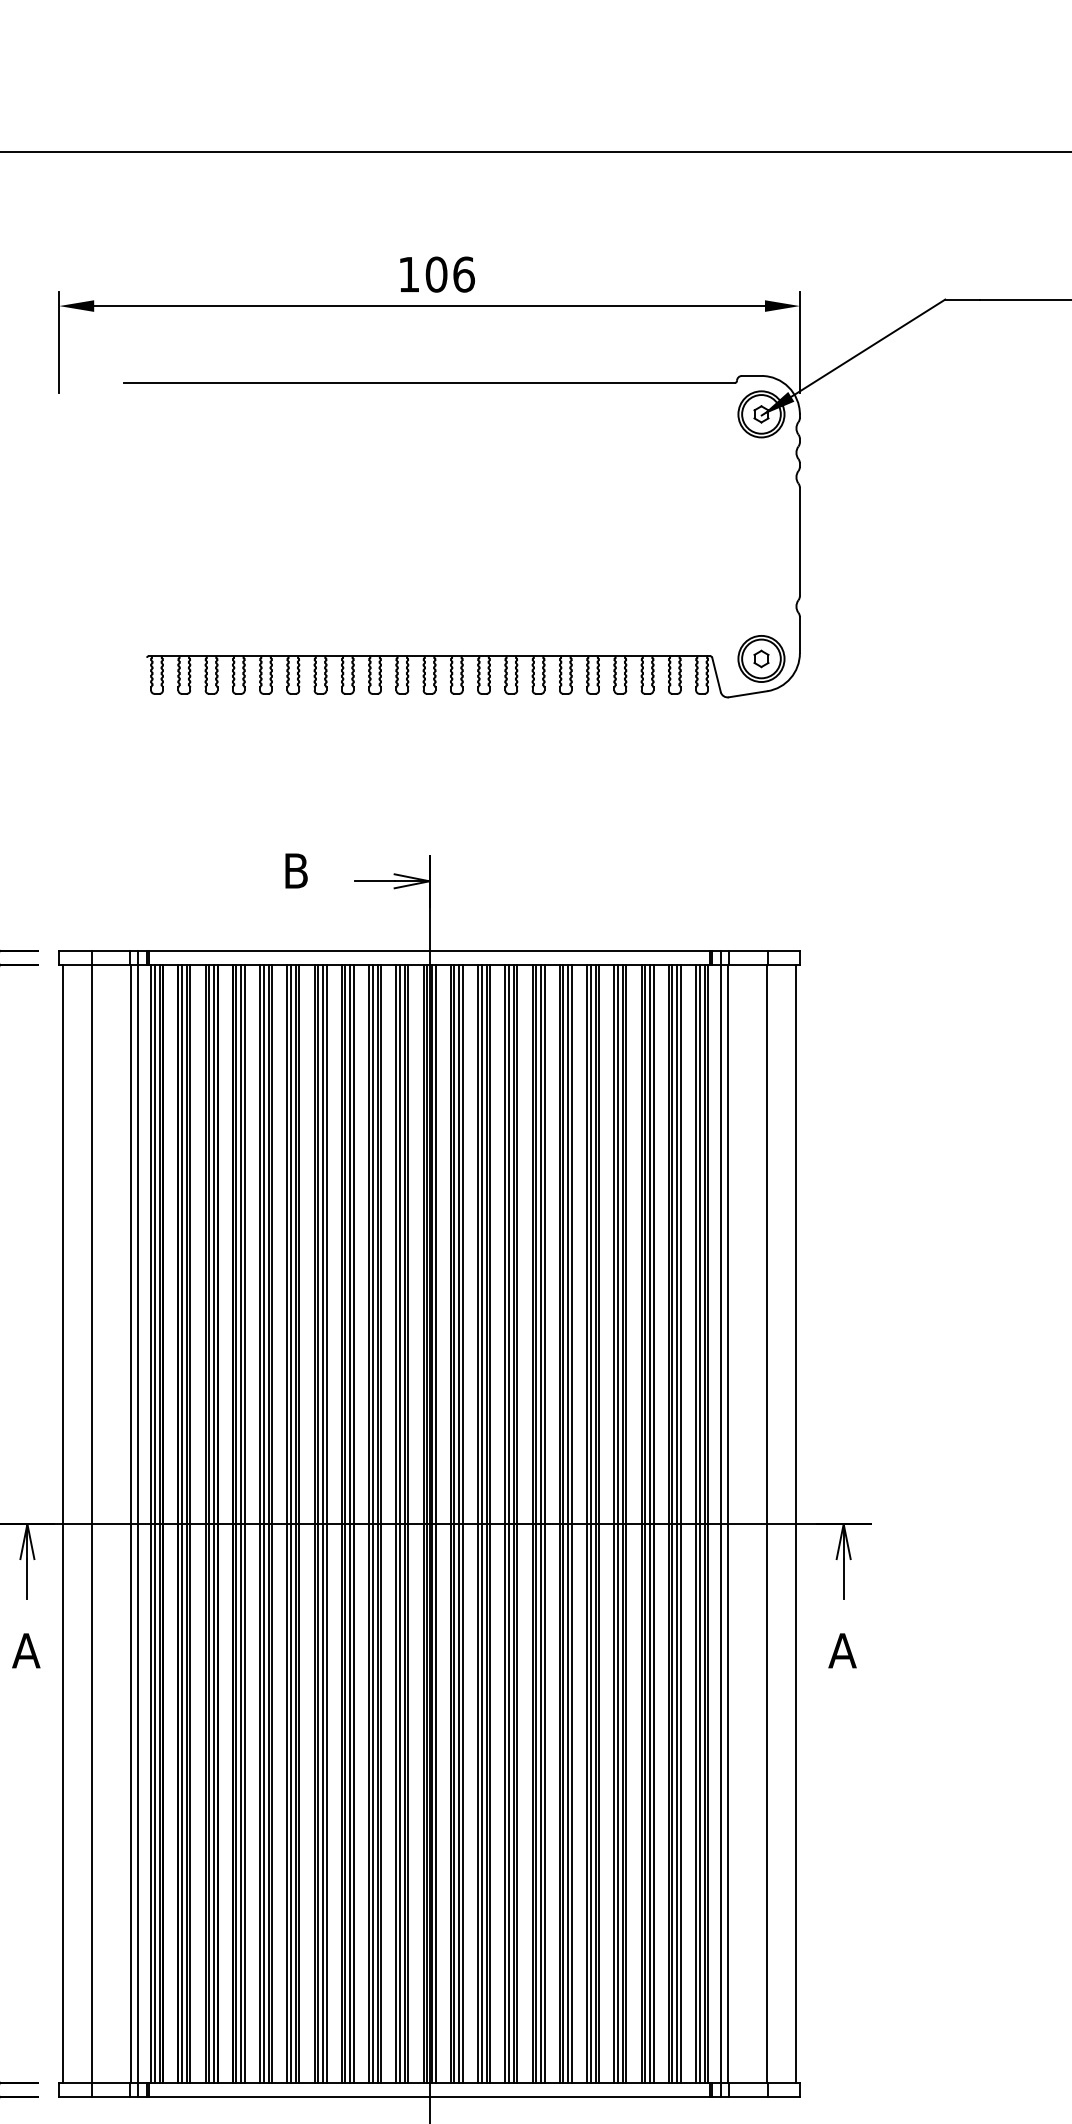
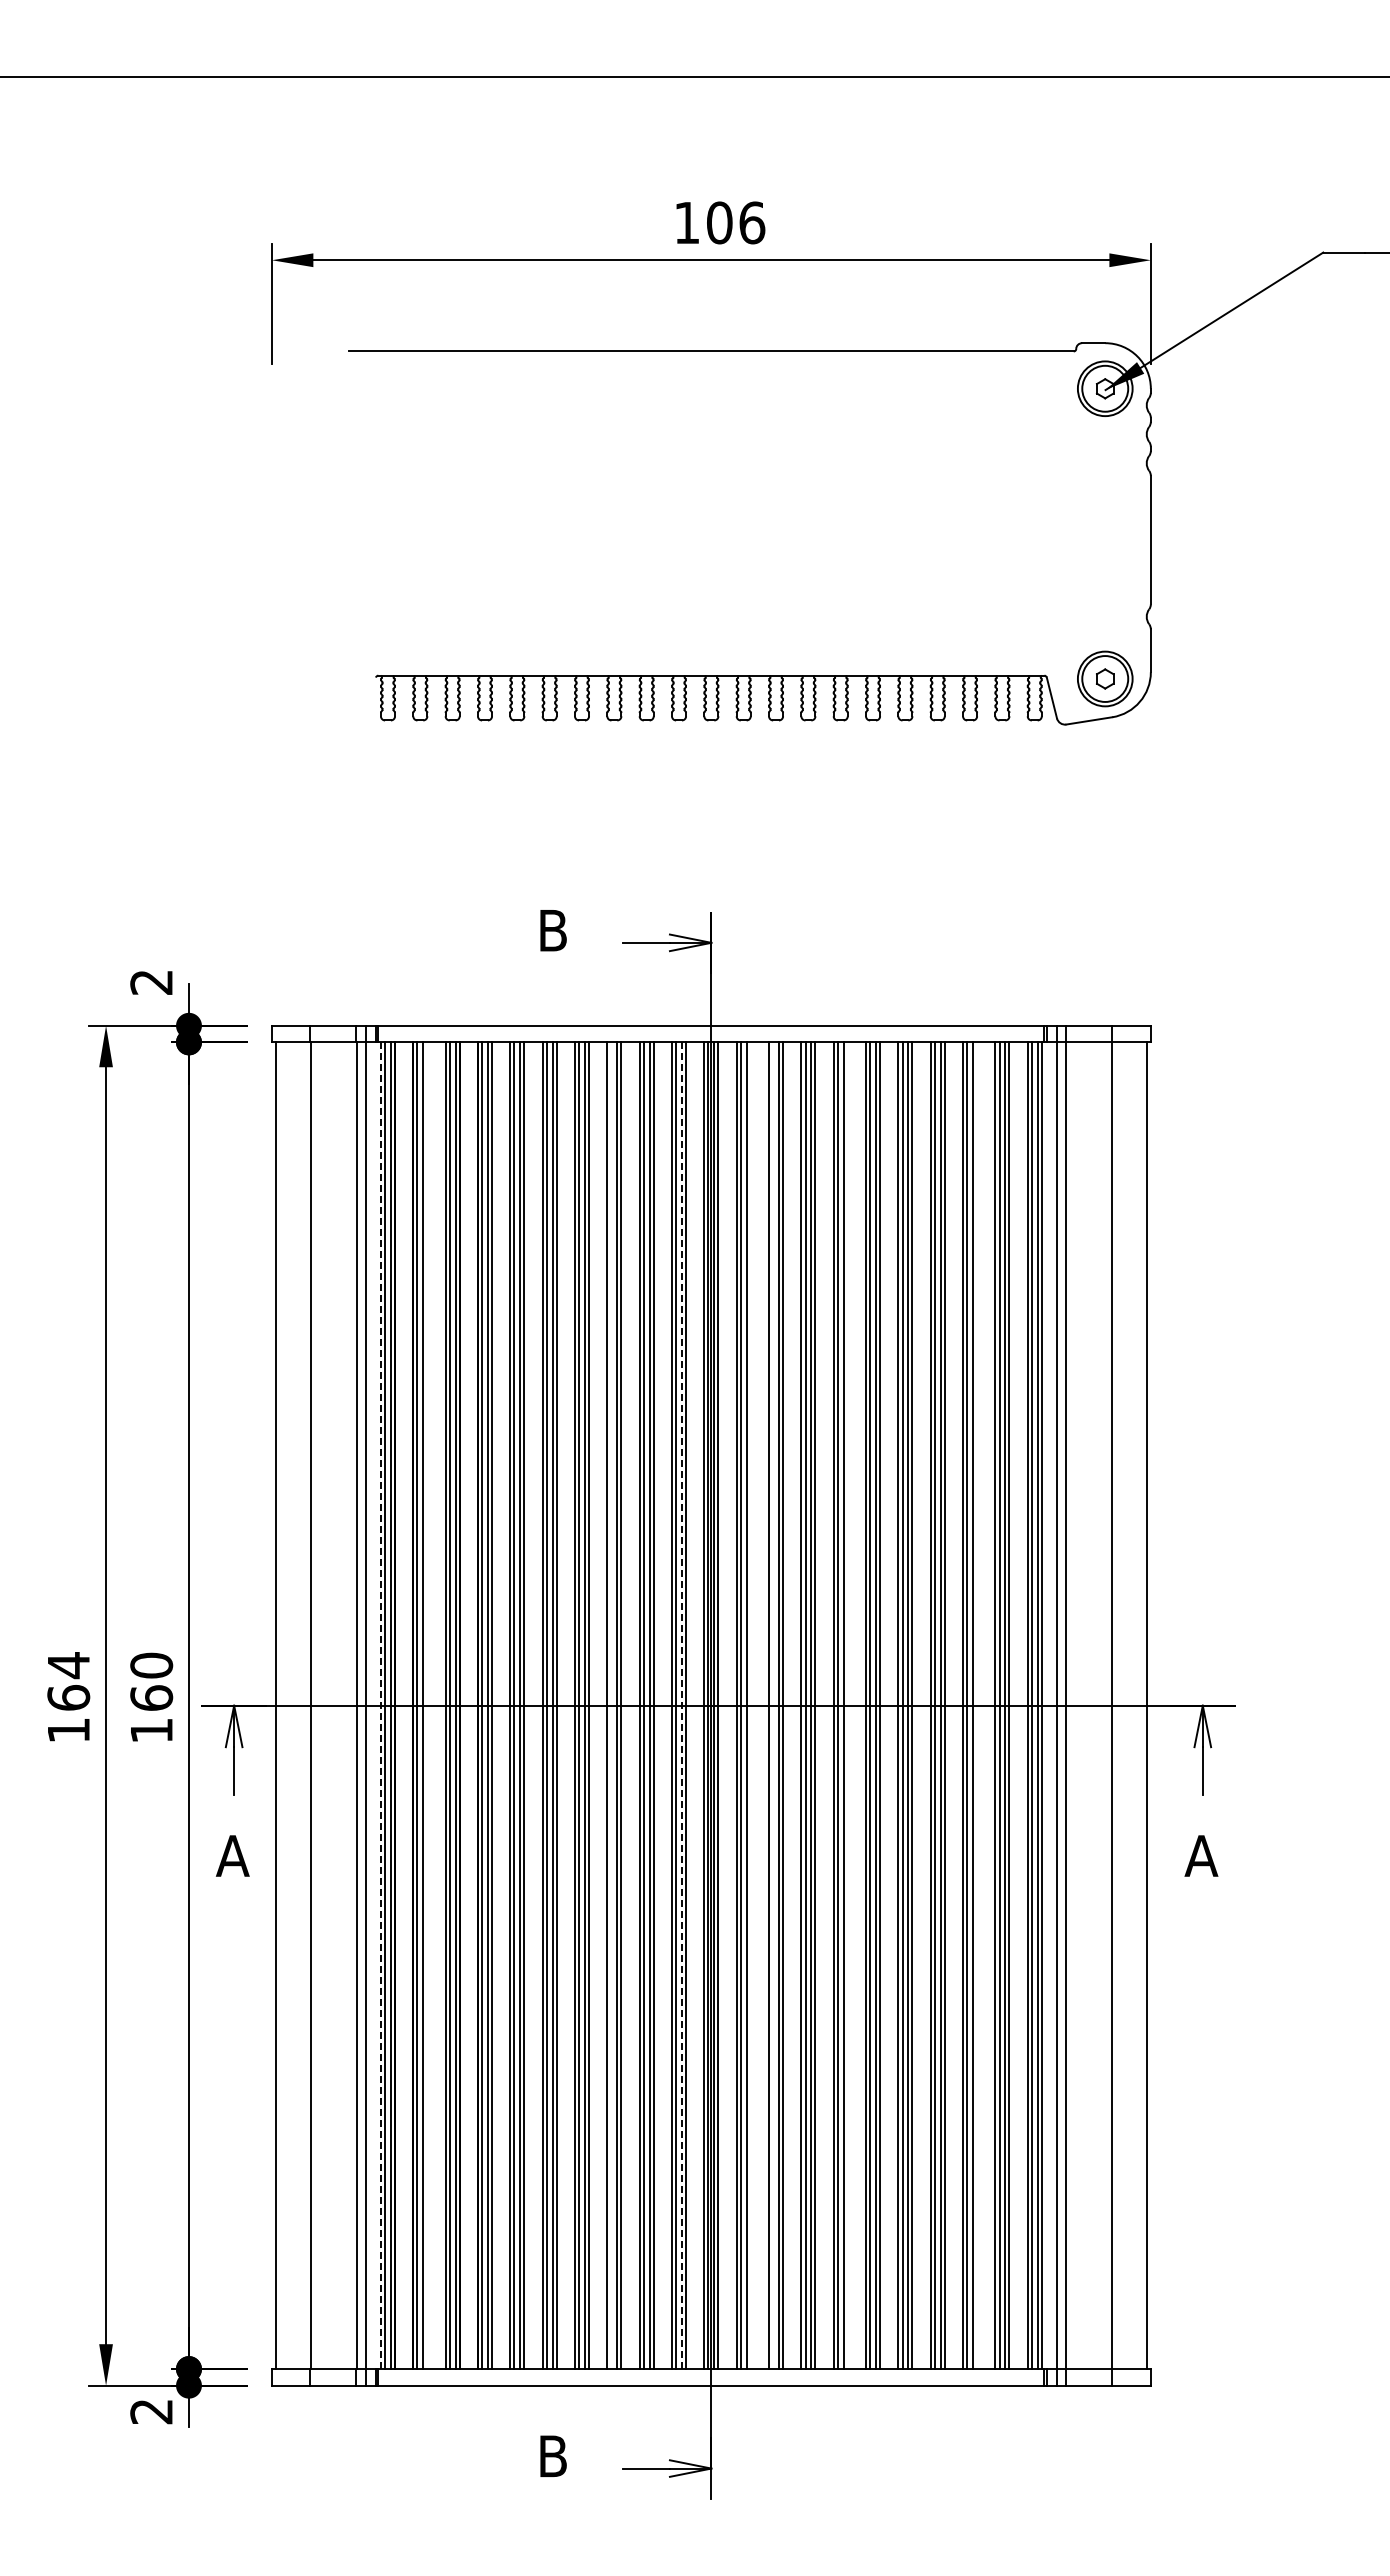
line: (190, 1523) -> (427, 1705), removed
line: (345, 1523) -> (611, 1705), removed
line: (462, 1523) -> (750, 1705), removed
line: (481, 1523) -> (773, 1705), removed
line: (544, 1523) -> (847, 1705), removed
line: (653, 1523) -> (977, 1705), removed
line: (150, 1524) -> (380, 1706), solid -> dashed
line: (404, 1524) -> (681, 1706), solid -> dashed

